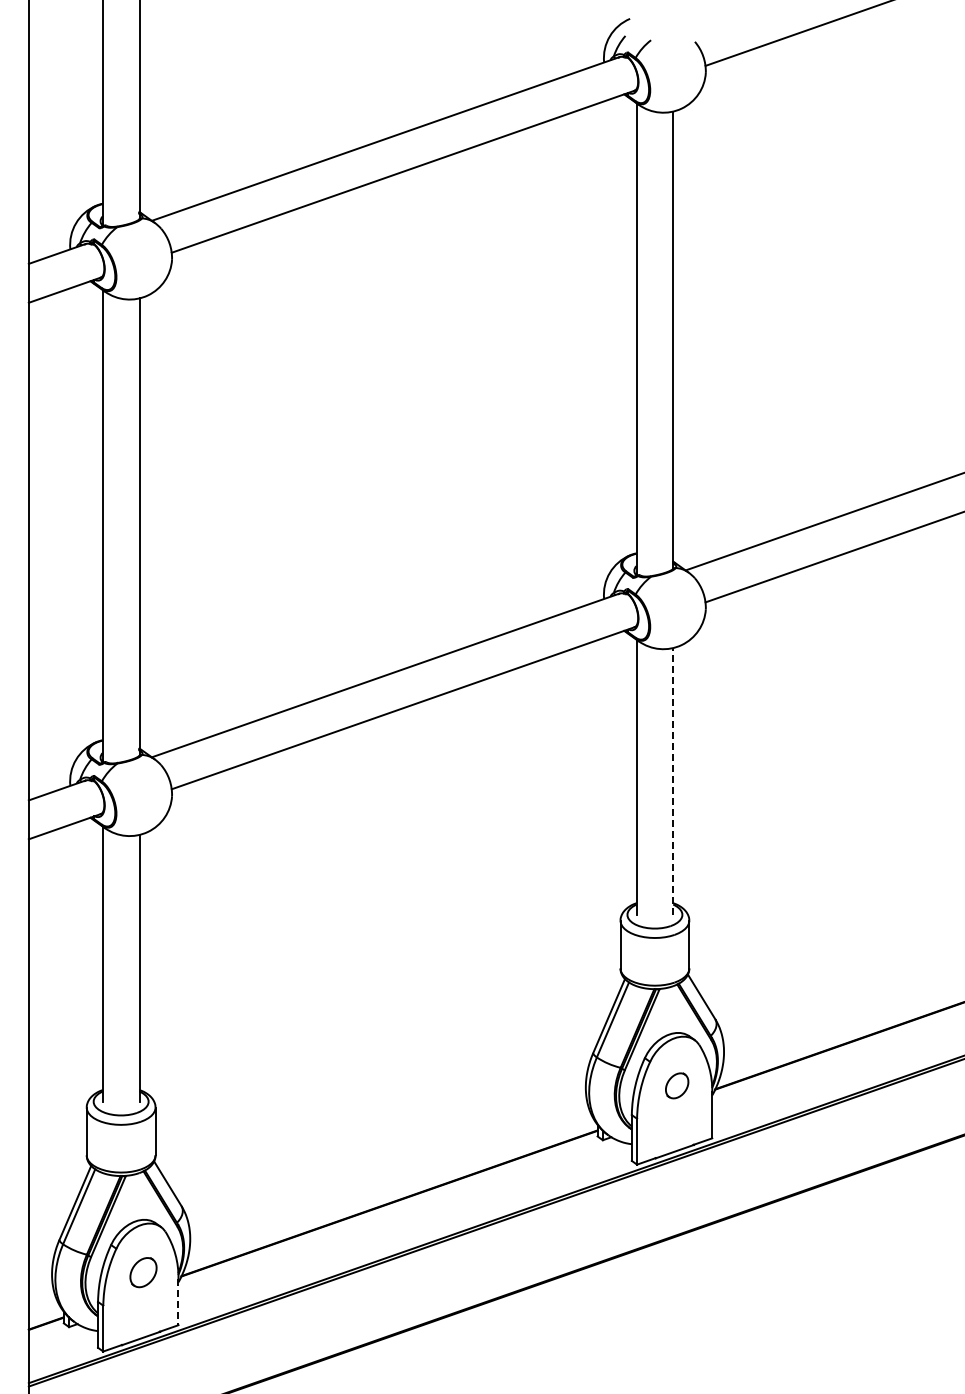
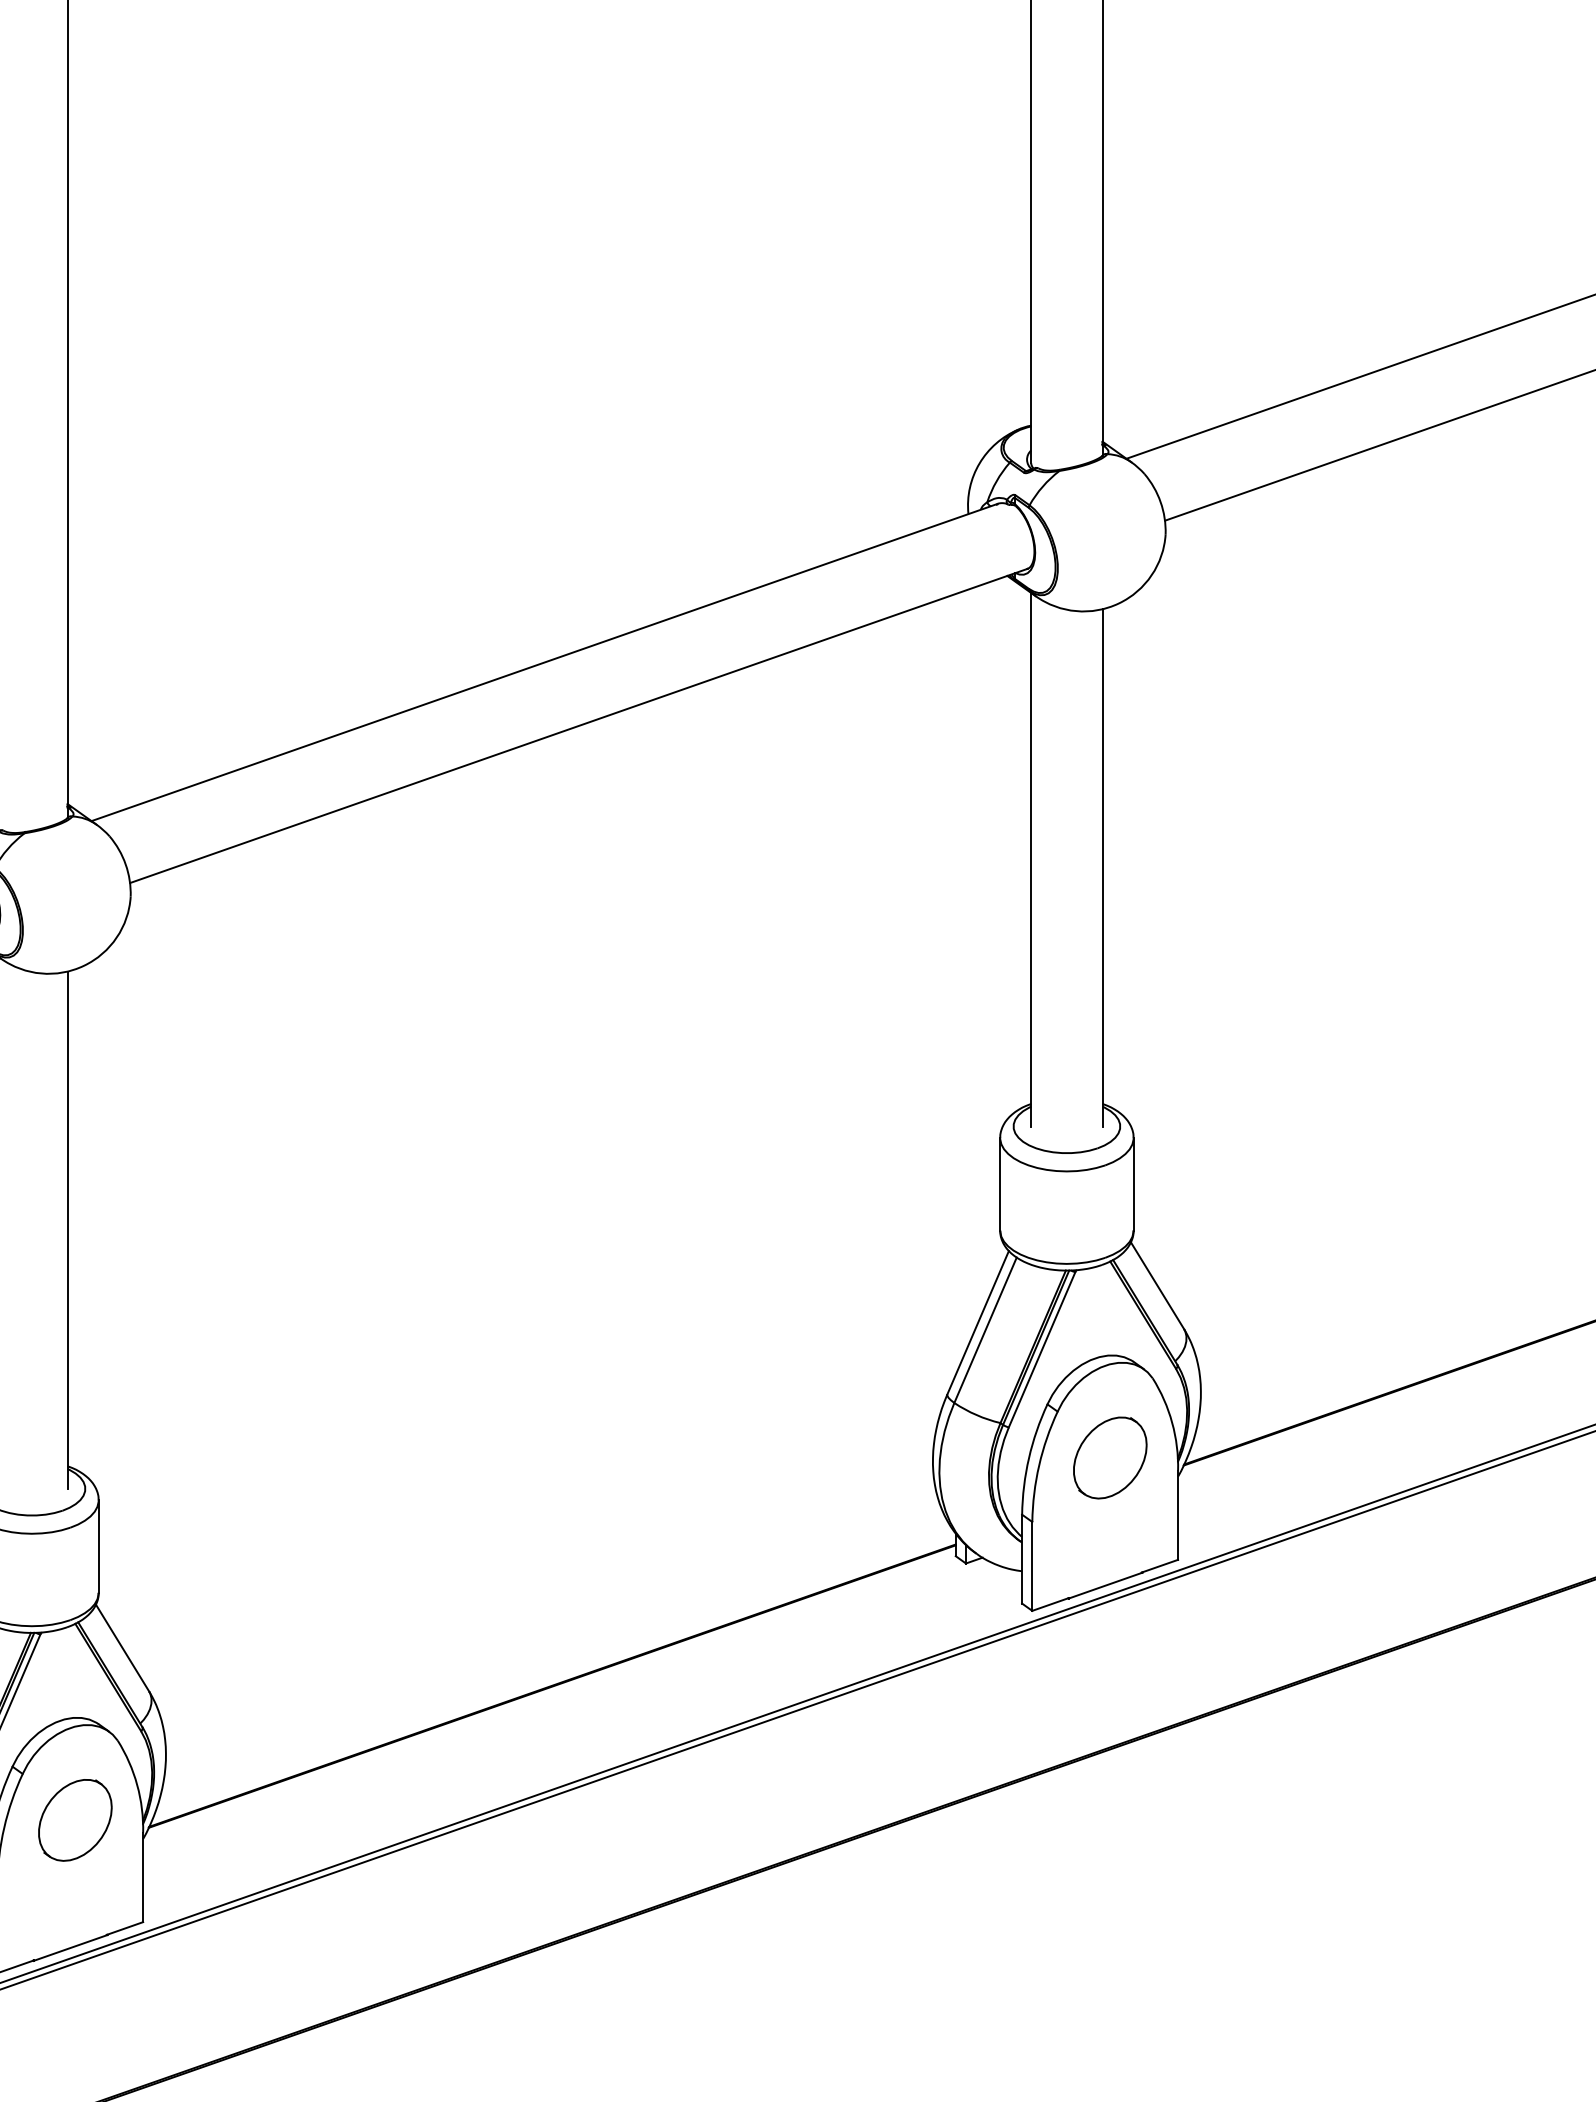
line: (673, 780) -> (1102, 866), dashed -> solid
part: (676, 1085) -> (1108, 1457), size x1.67
part: (143, 1272) -> (75, 1819), size x1.43
line: (178, 1302) -> (143, 1878), dashed -> solid

